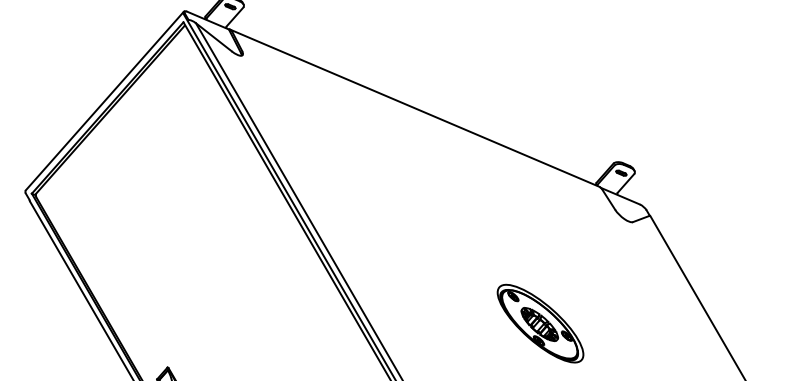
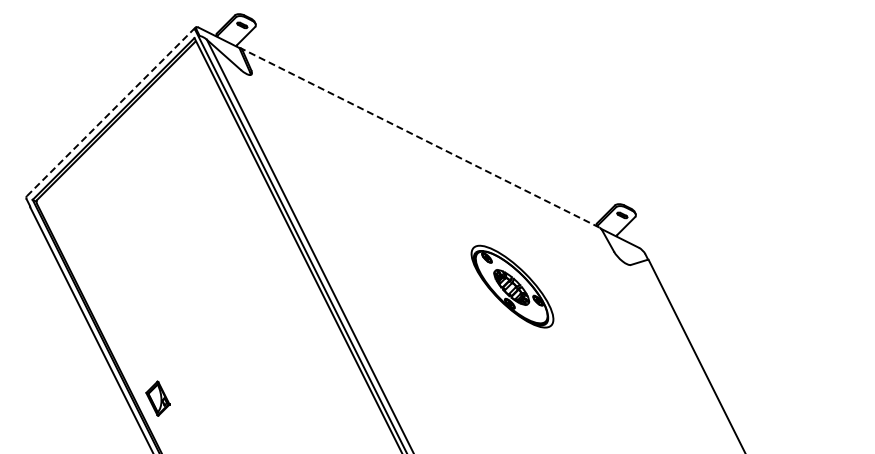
line: (105, 100) -> (111, 111), solid -> dashed
line: (415, 107) -> (420, 137), solid -> dashed
part: (540, 323) -> (512, 286), moved

